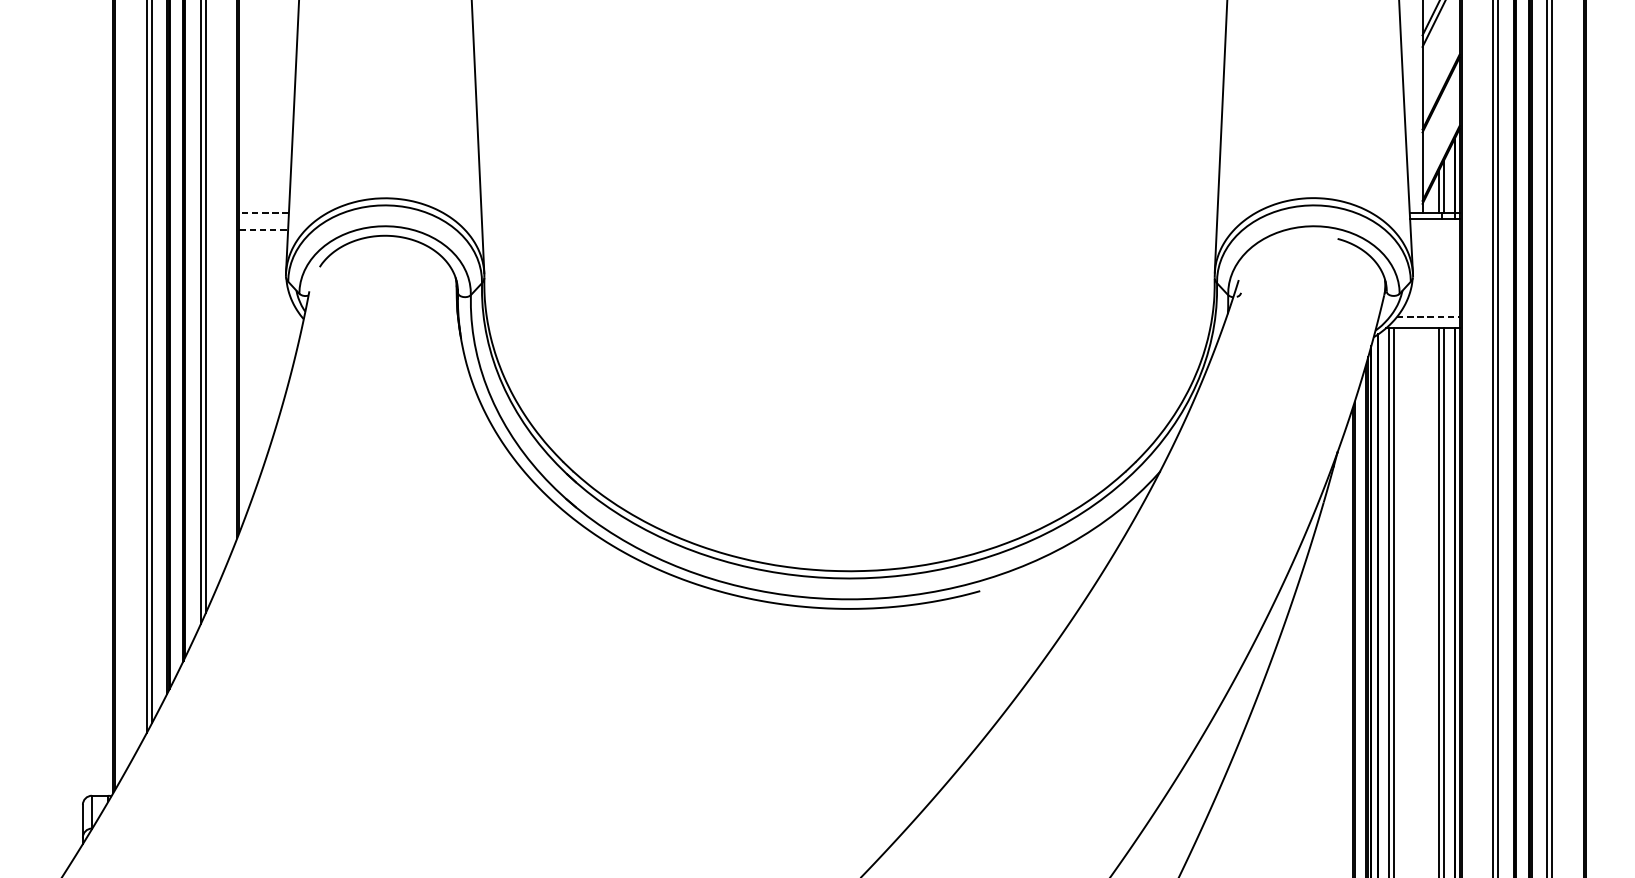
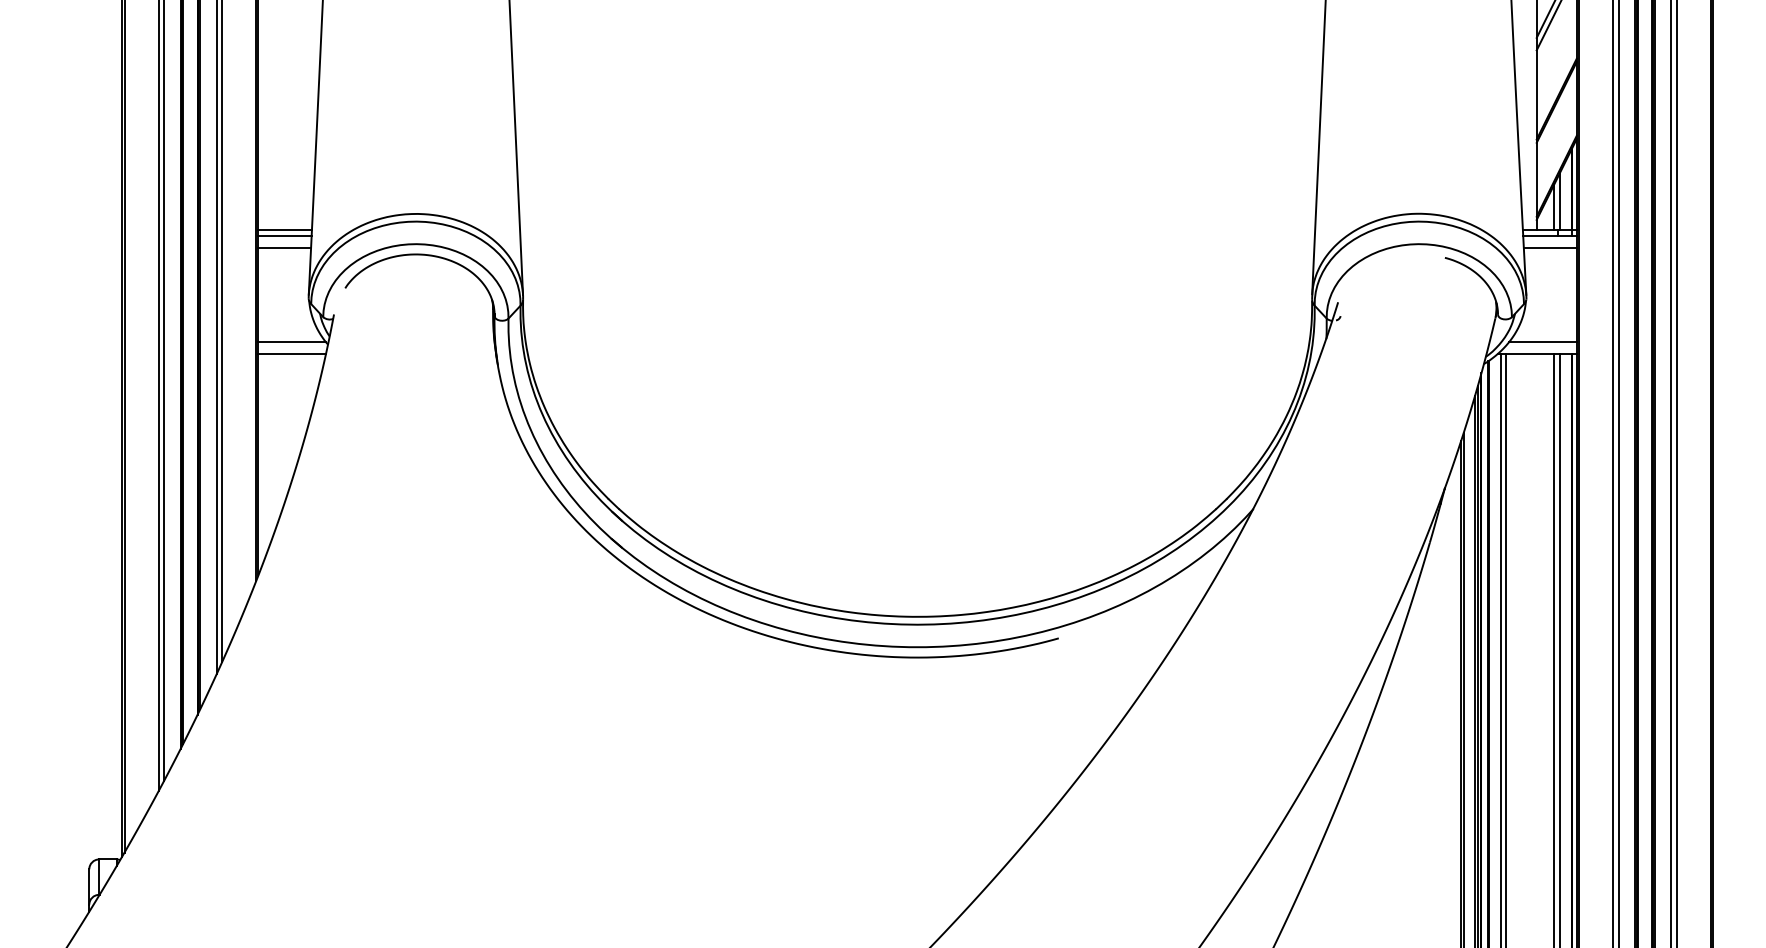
line: (264, 213) -> (285, 230), dashed -> solid
line: (263, 219) -> (284, 236), added
line: (264, 229) -> (285, 247), dashed -> solid
line: (1434, 229) -> (1549, 247), added
line: (270, 317) -> (292, 342), added
line: (1427, 317) -> (1542, 342), dashed -> solid
line: (270, 328) -> (291, 354), added

